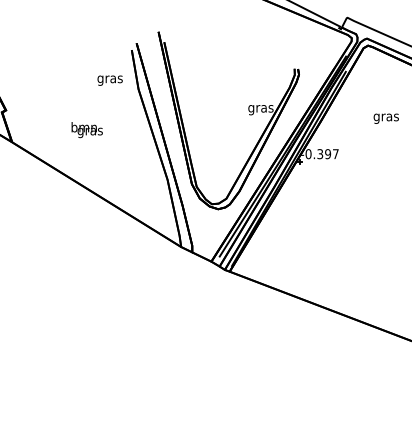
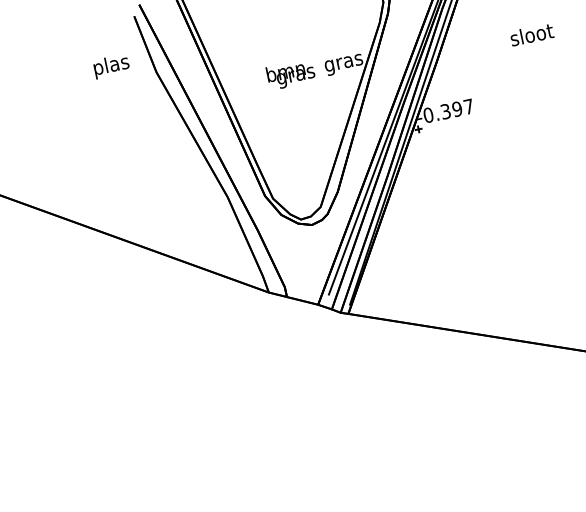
text: (109, 78) -> (110, 65), gras -> plas
text: (386, 116) -> (532, 35), gras -> sloot
text: (86, 130) -> (290, 75), moved

